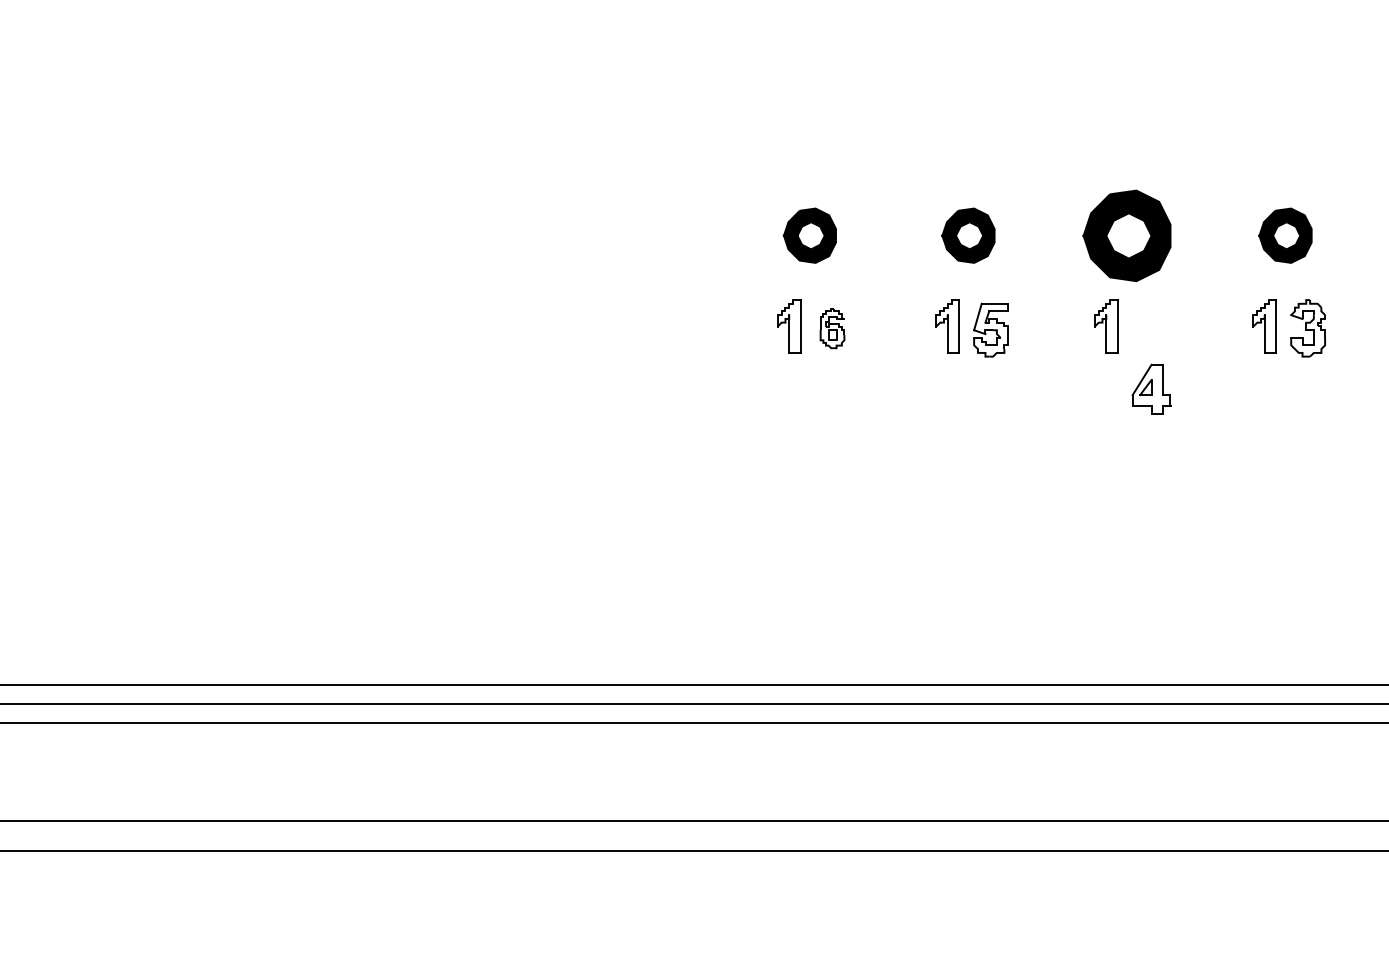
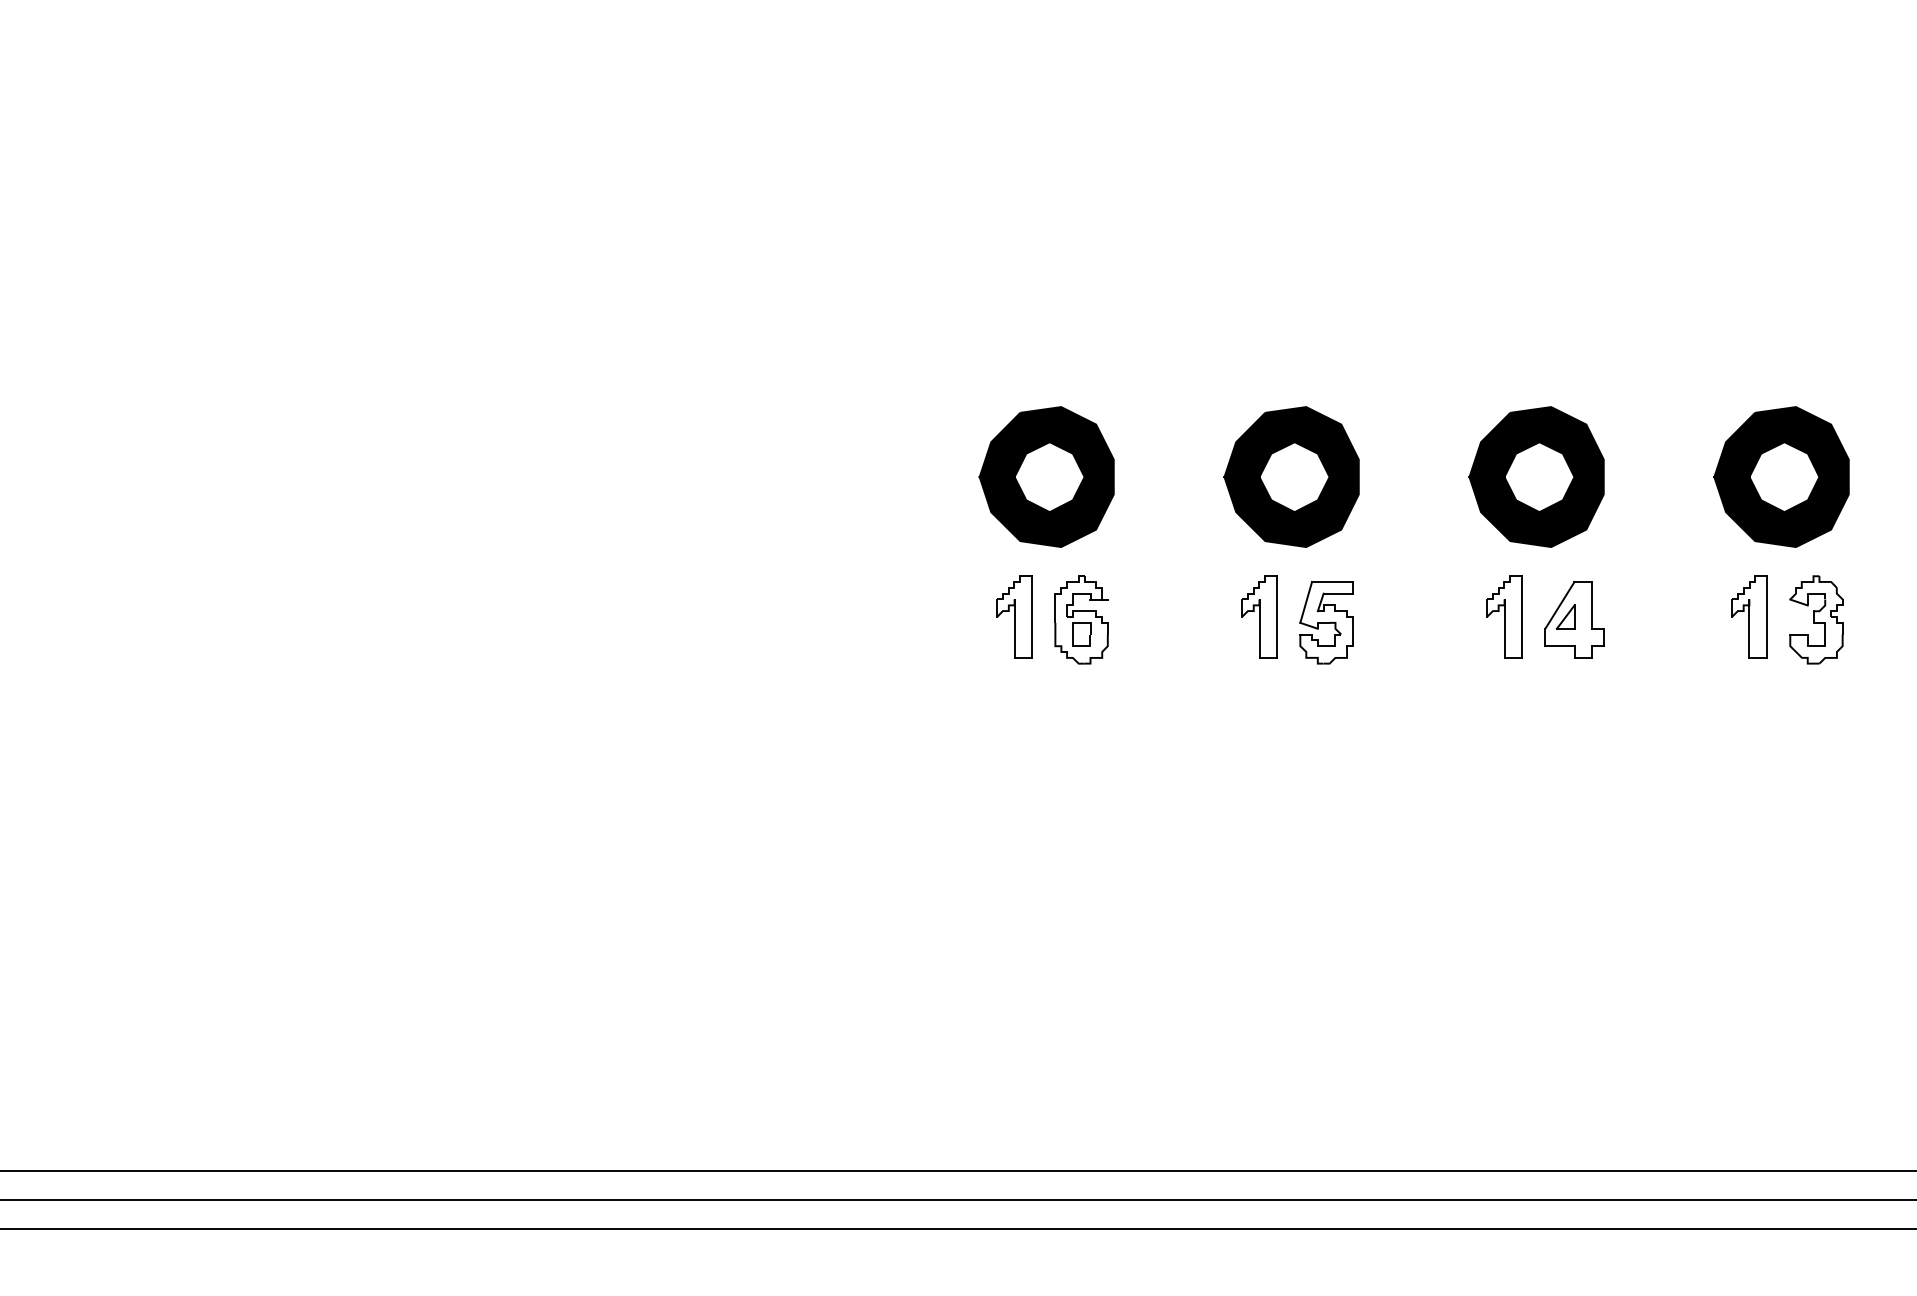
part: (809, 235) -> (1045, 476), size x1.67
part: (968, 235) -> (1291, 476), size x1.67
part: (1285, 235) -> (1781, 476), size x1.67
part: (832, 328) -> (1081, 620), size x1.43
part: (1151, 388) -> (1574, 618), moved

